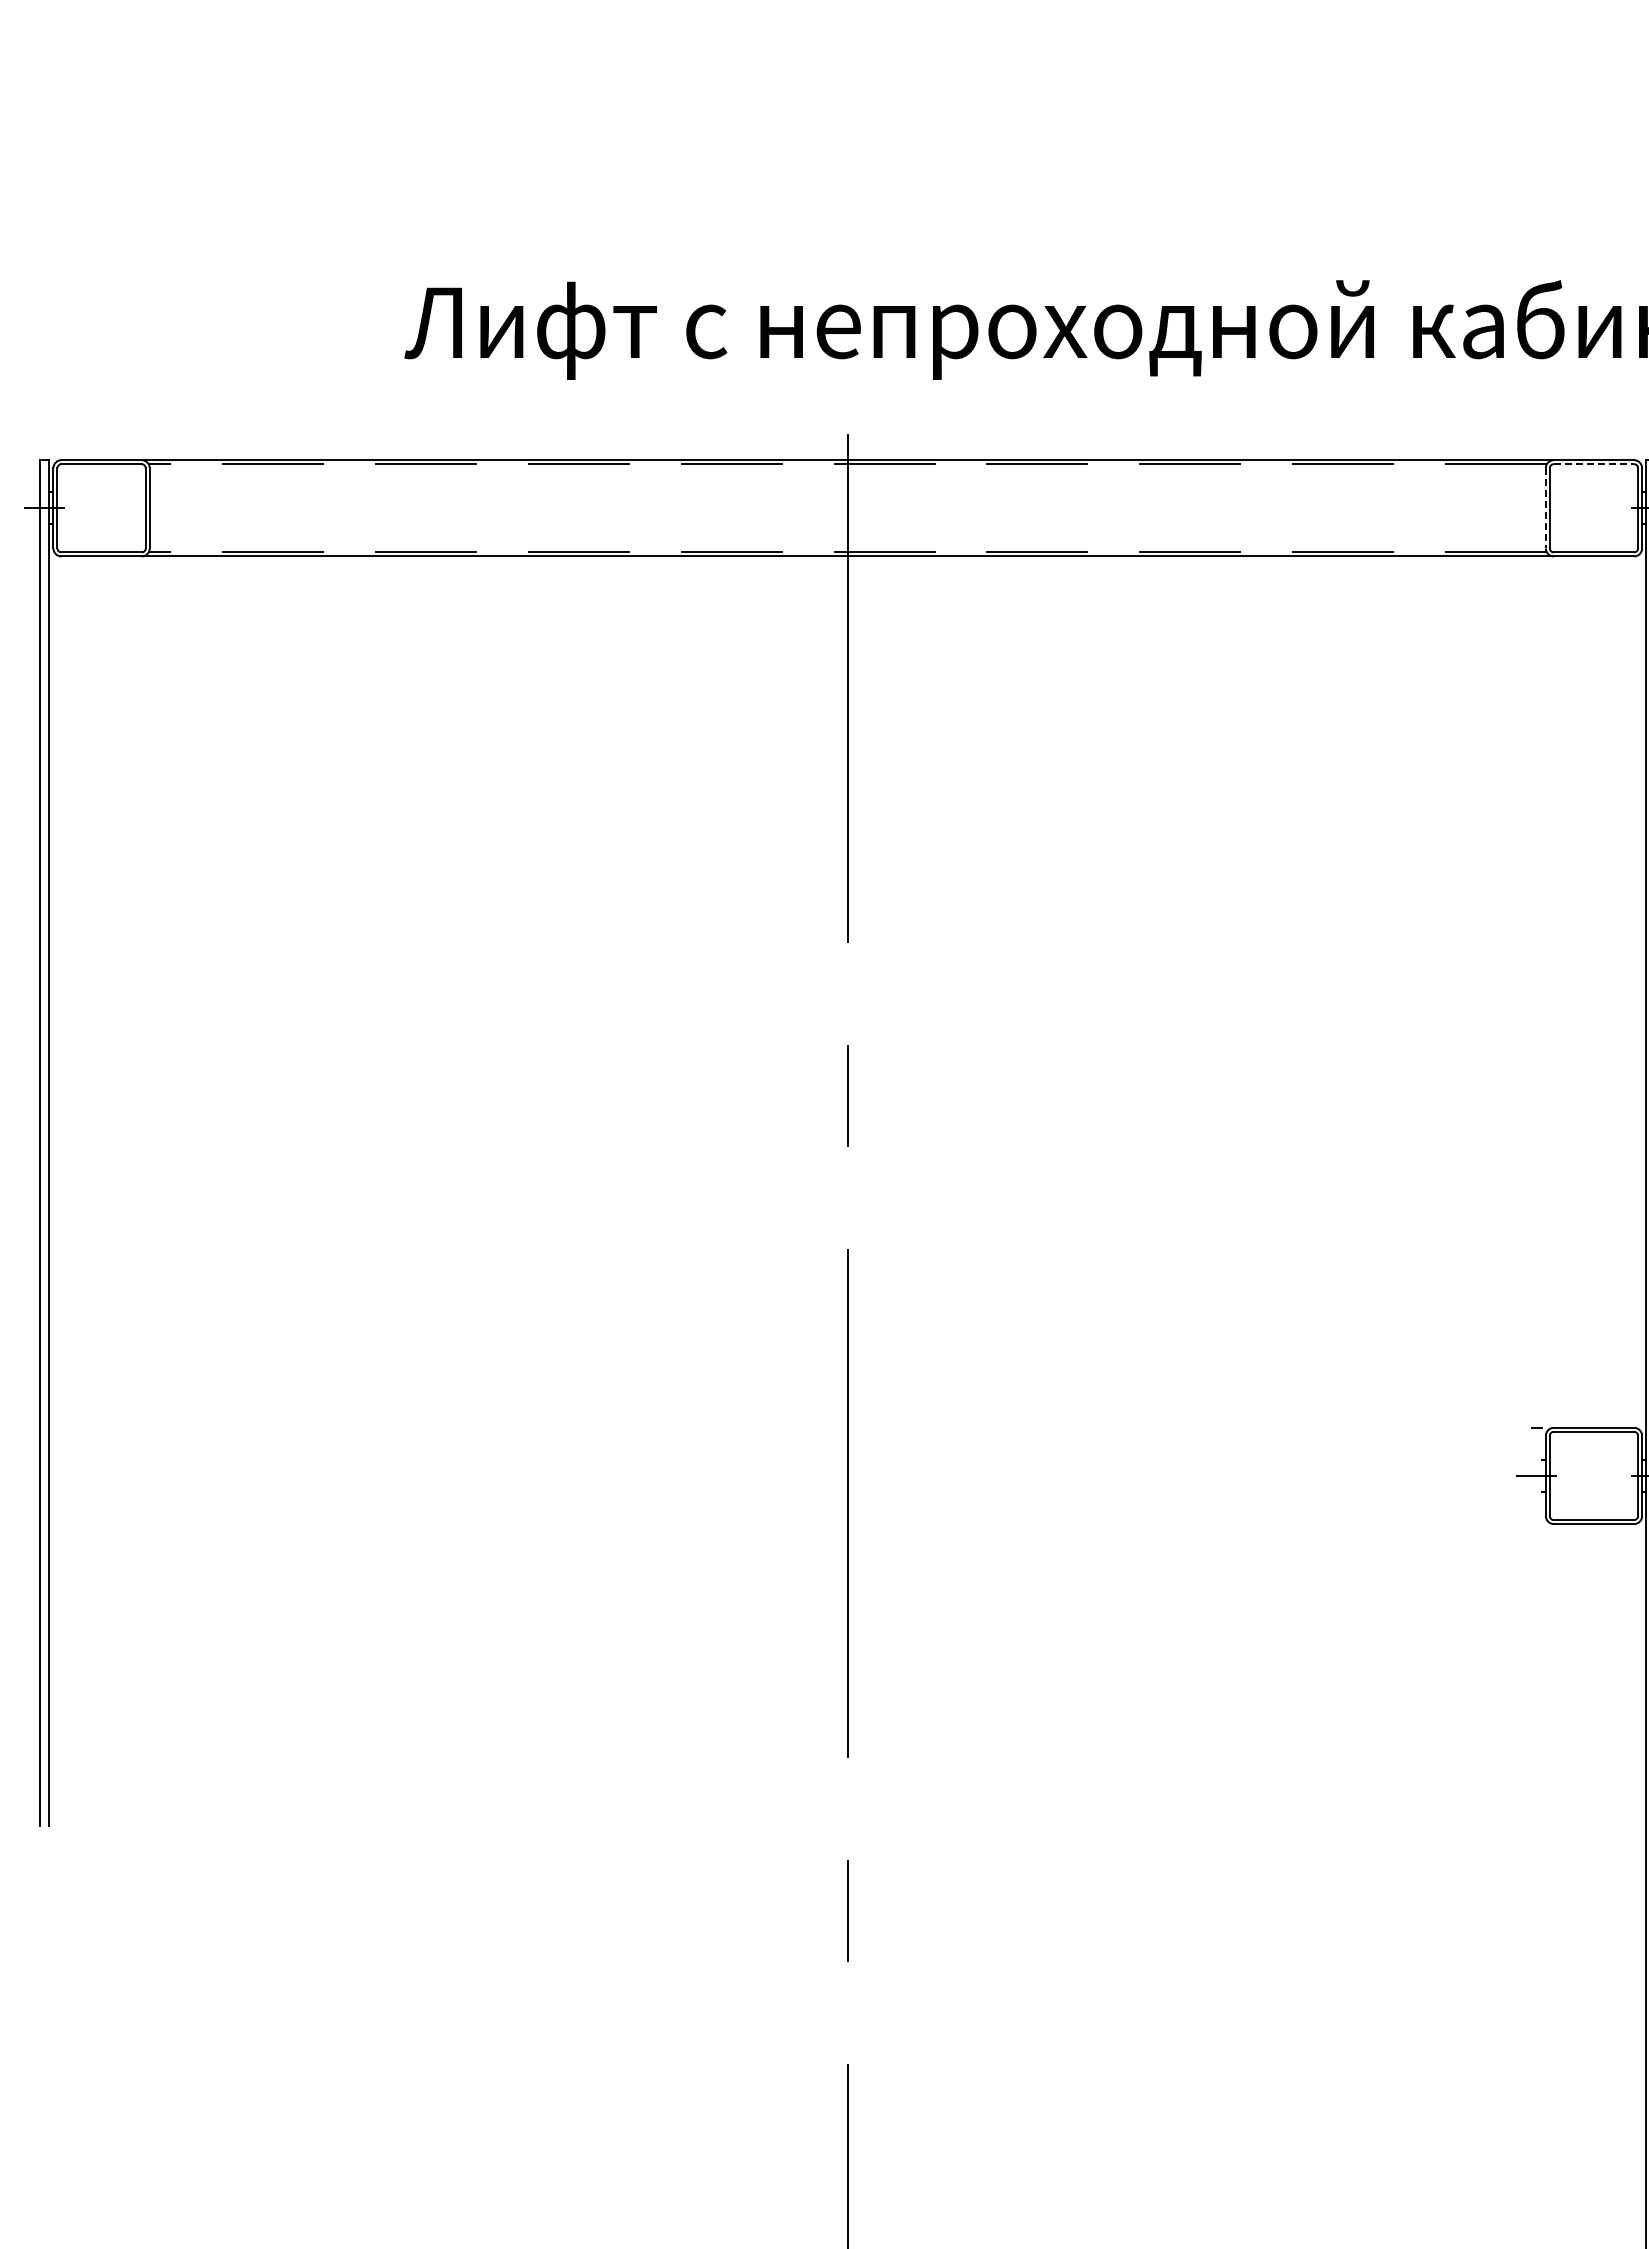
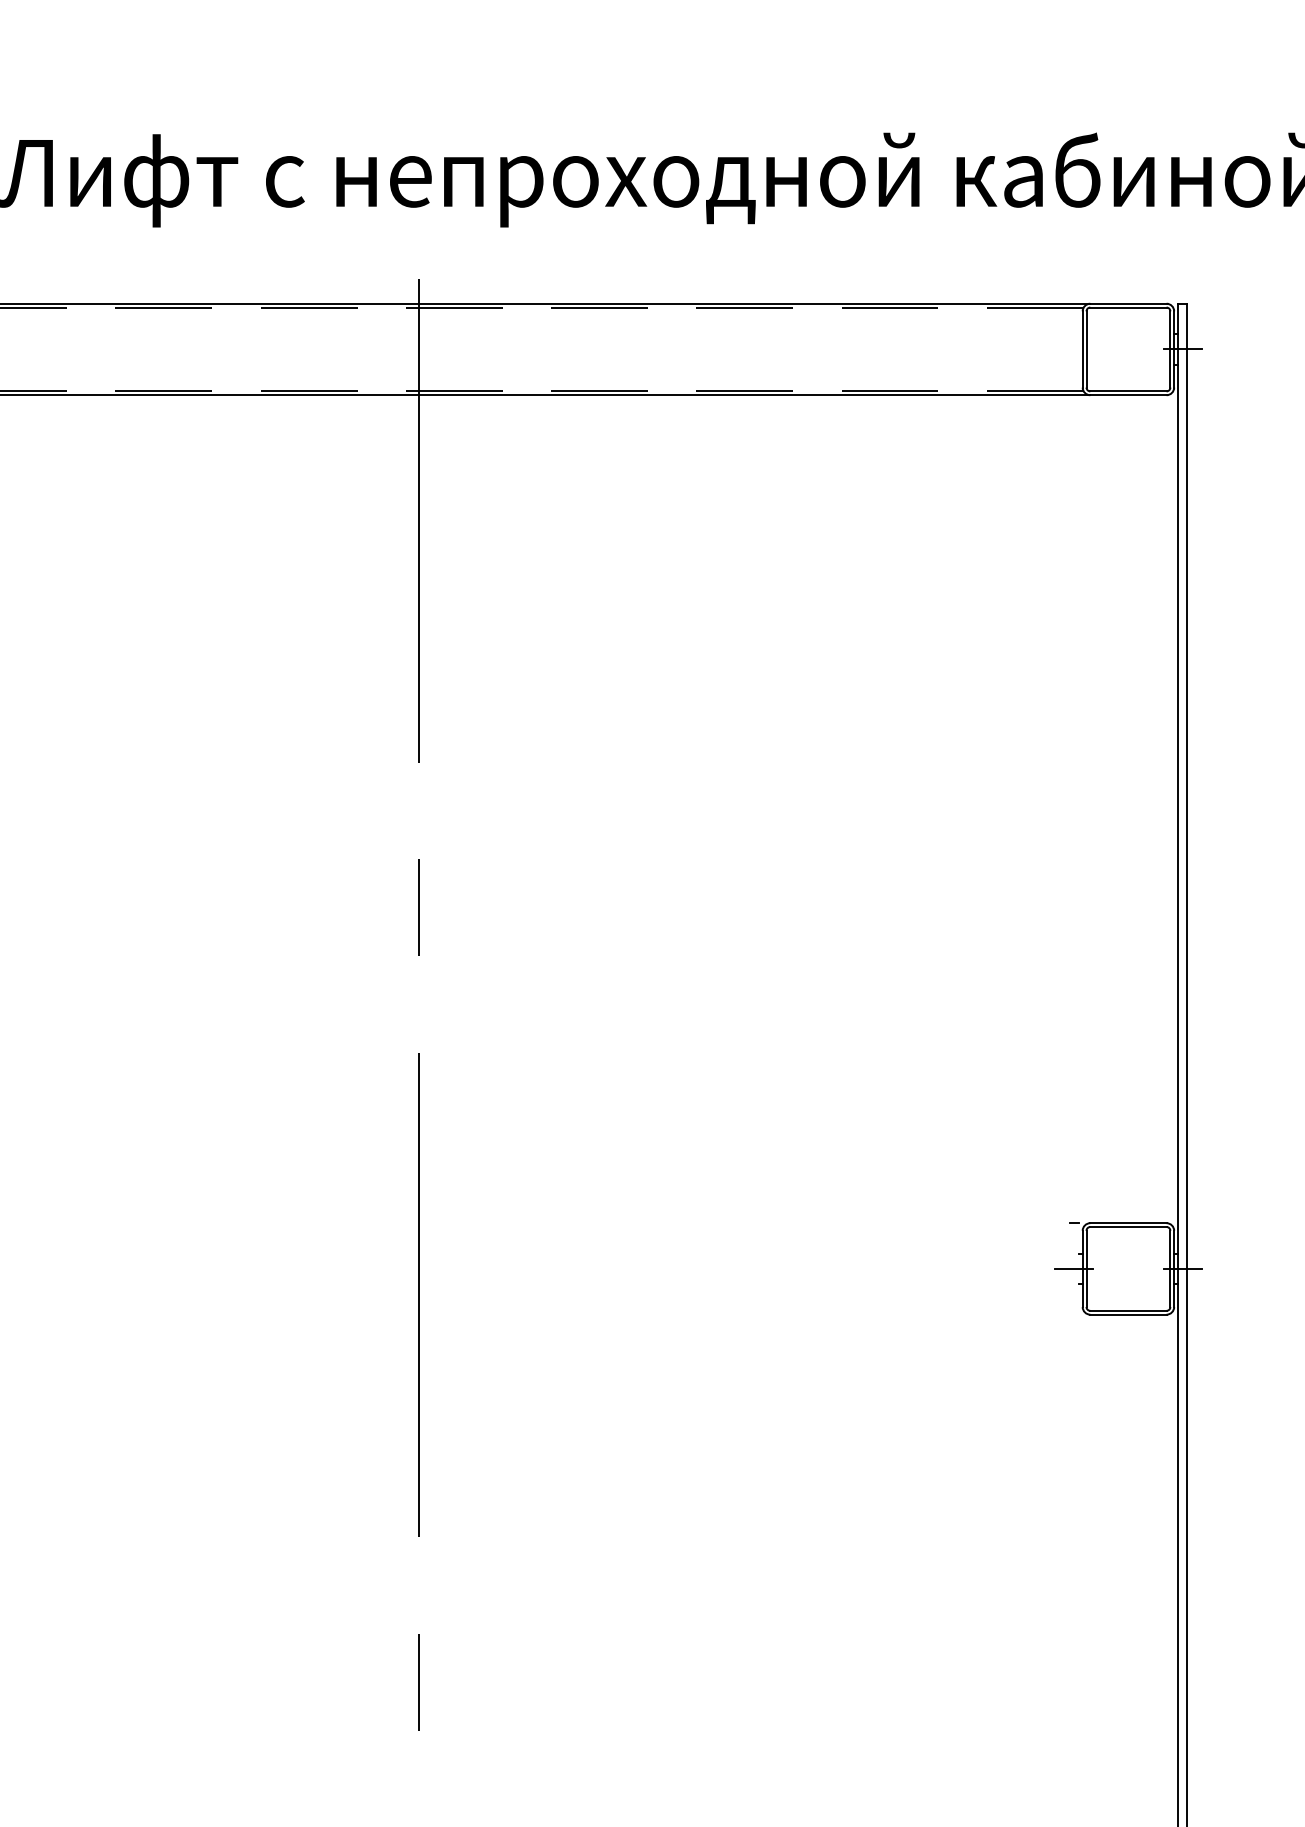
line: (1594, 464) -> (1128, 307), dashed -> solid
line: (1545, 508) -> (1082, 349), dashed -> solid

